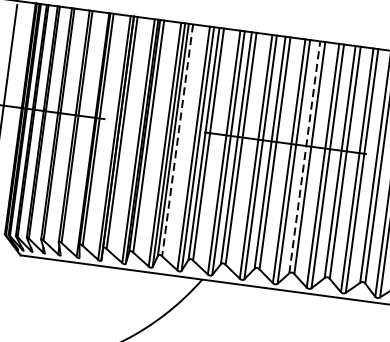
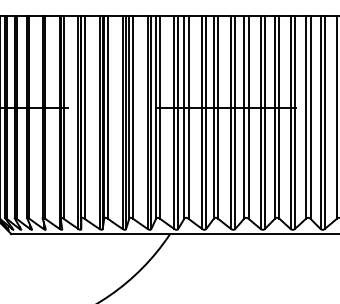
line: (178, 140) -> (133, 117), dashed -> solid
line: (305, 156) -> (244, 116), dashed -> solid

